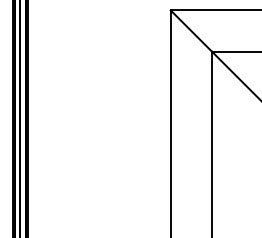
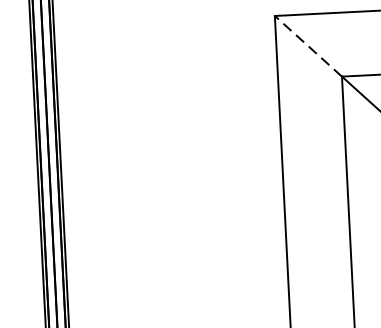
line: (191, 30) -> (308, 45), solid -> dashed

